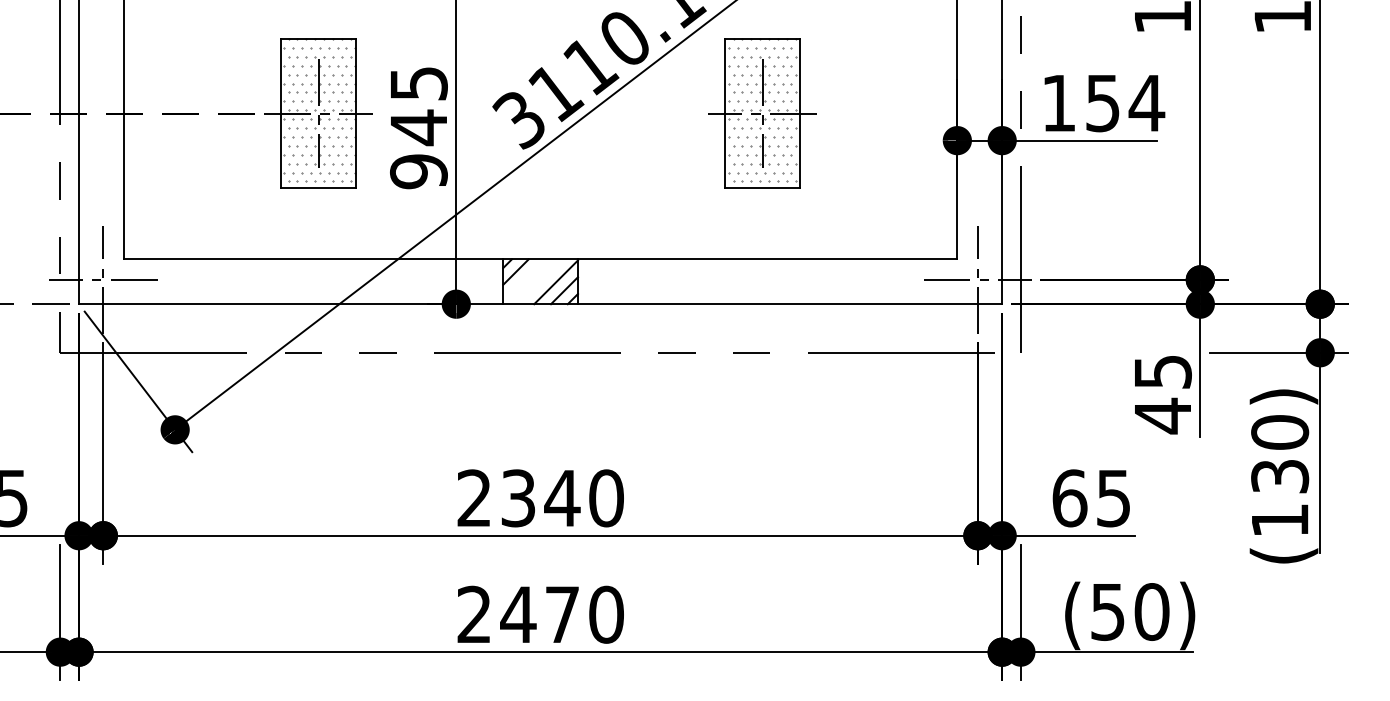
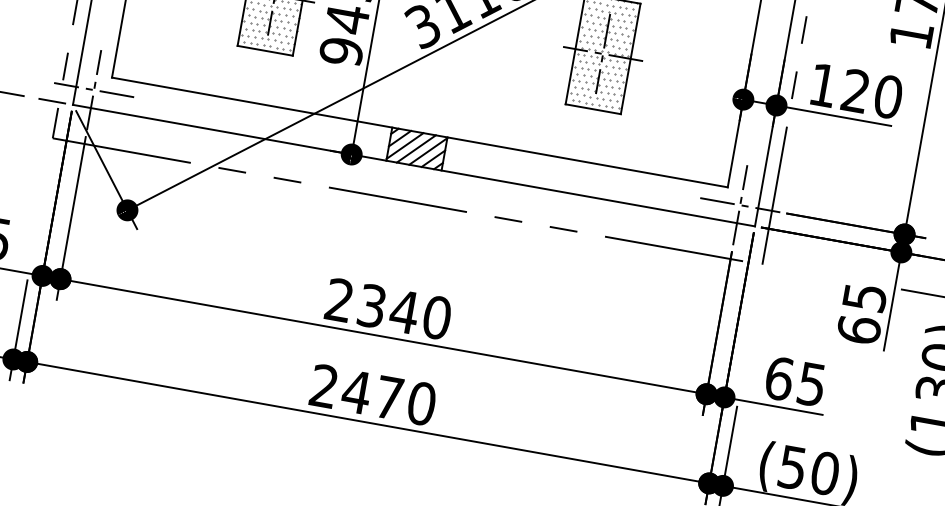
text: (1125, 103) -> (872, 94), 154 -> 120
line: (524, 280) -> (405, 145), added
line: (539, 281) -> (416, 148), added
text: (1162, 415) -> (858, 329), 45 -> 65

